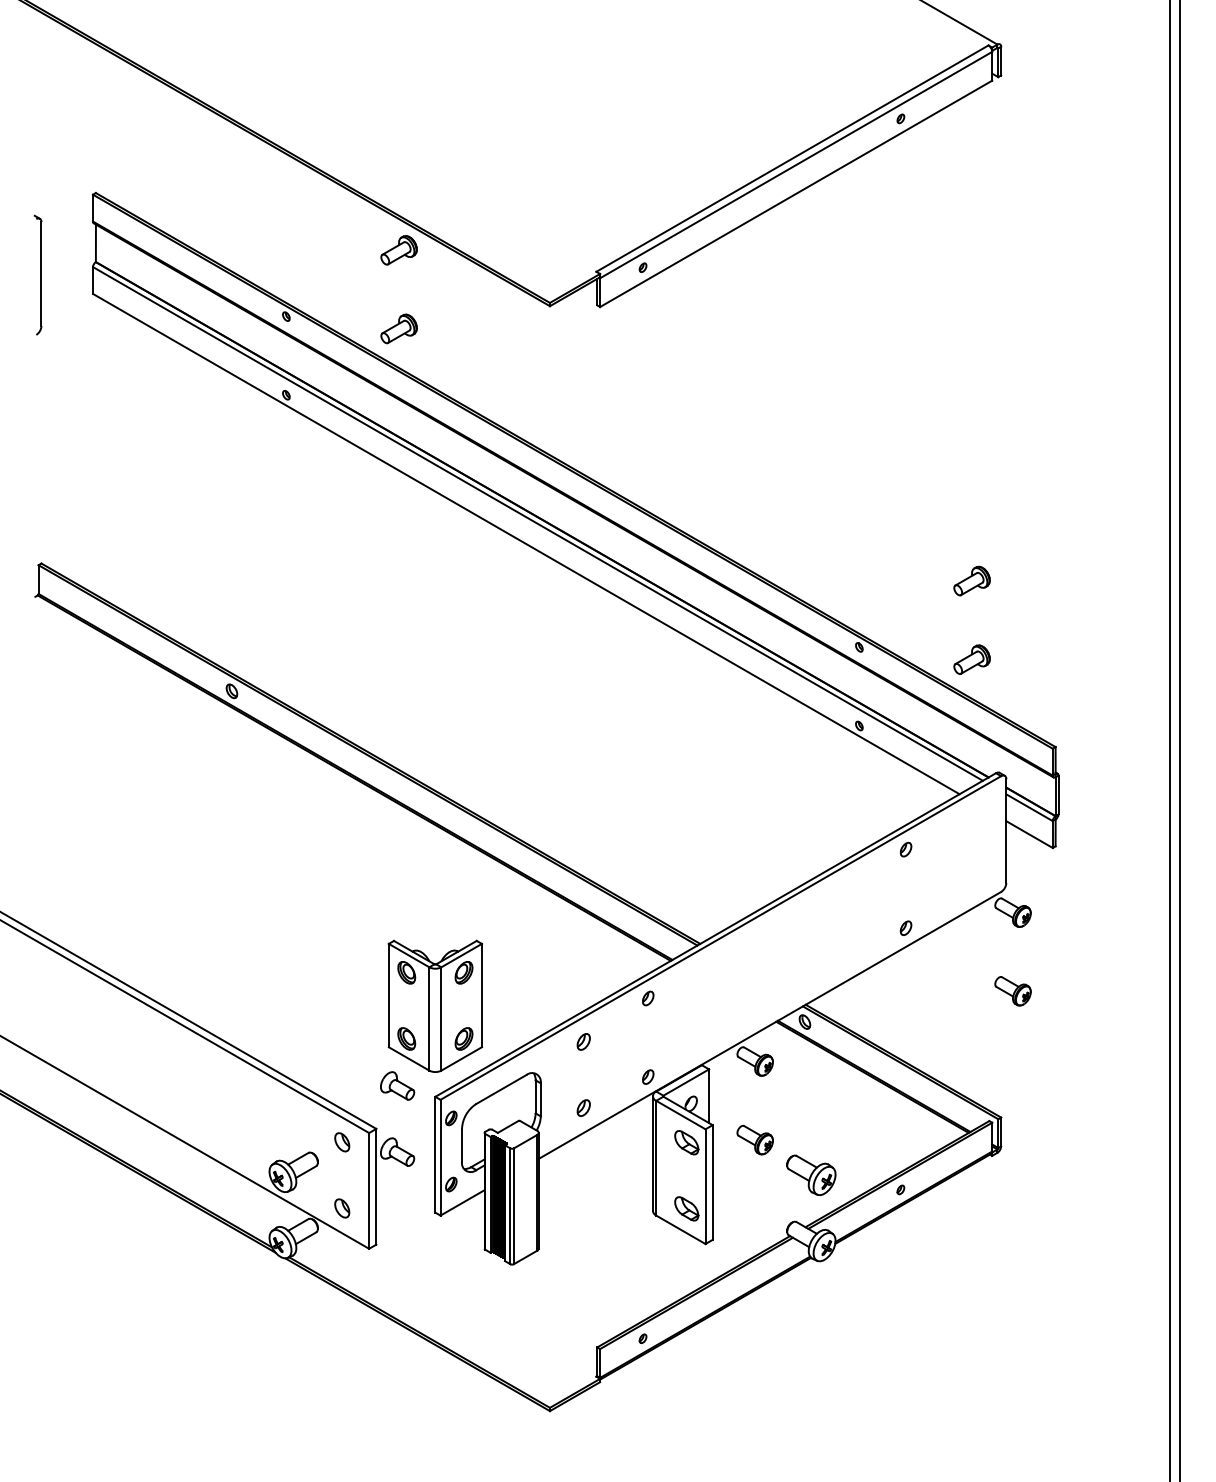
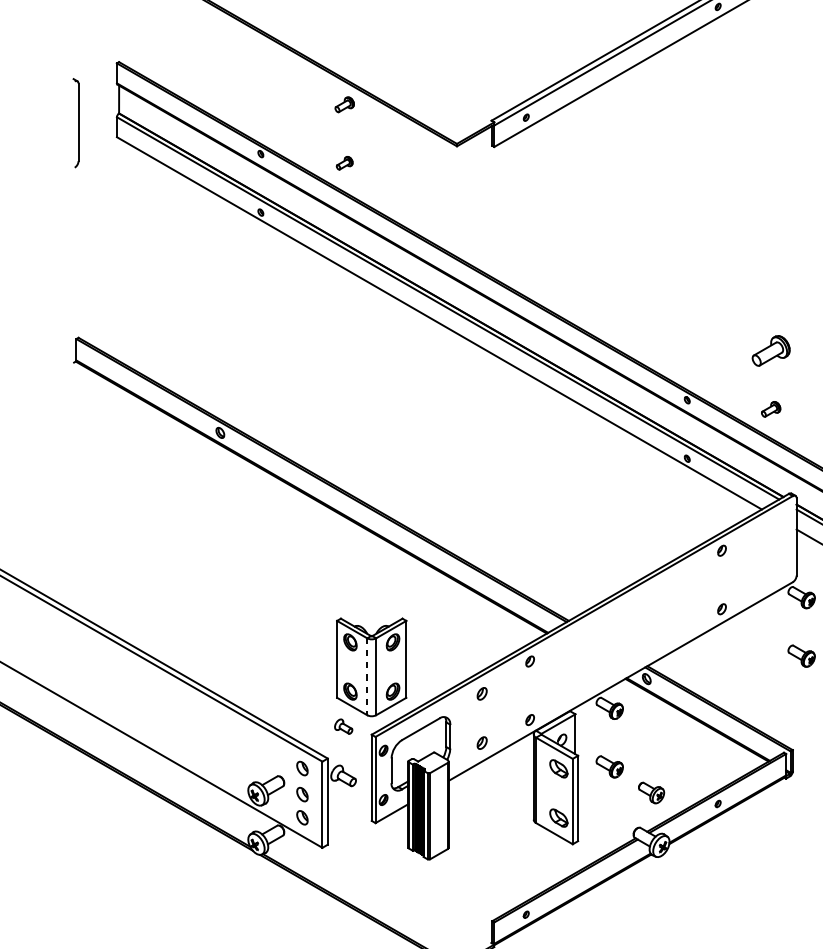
part: (398, 250) -> (344, 104), size x0.7
part: (398, 328) -> (344, 162), size x0.6
part: (971, 580) -> (770, 350), size x1.4
part: (971, 659) -> (770, 409), size x0.7
line: (429, 1018) -> (367, 676), solid -> dashed
part: (397, 1085) -> (343, 726), size x0.7
part: (811, 1174) -> (651, 792), size x0.7
part: (342, 1177) -> (302, 794), added

